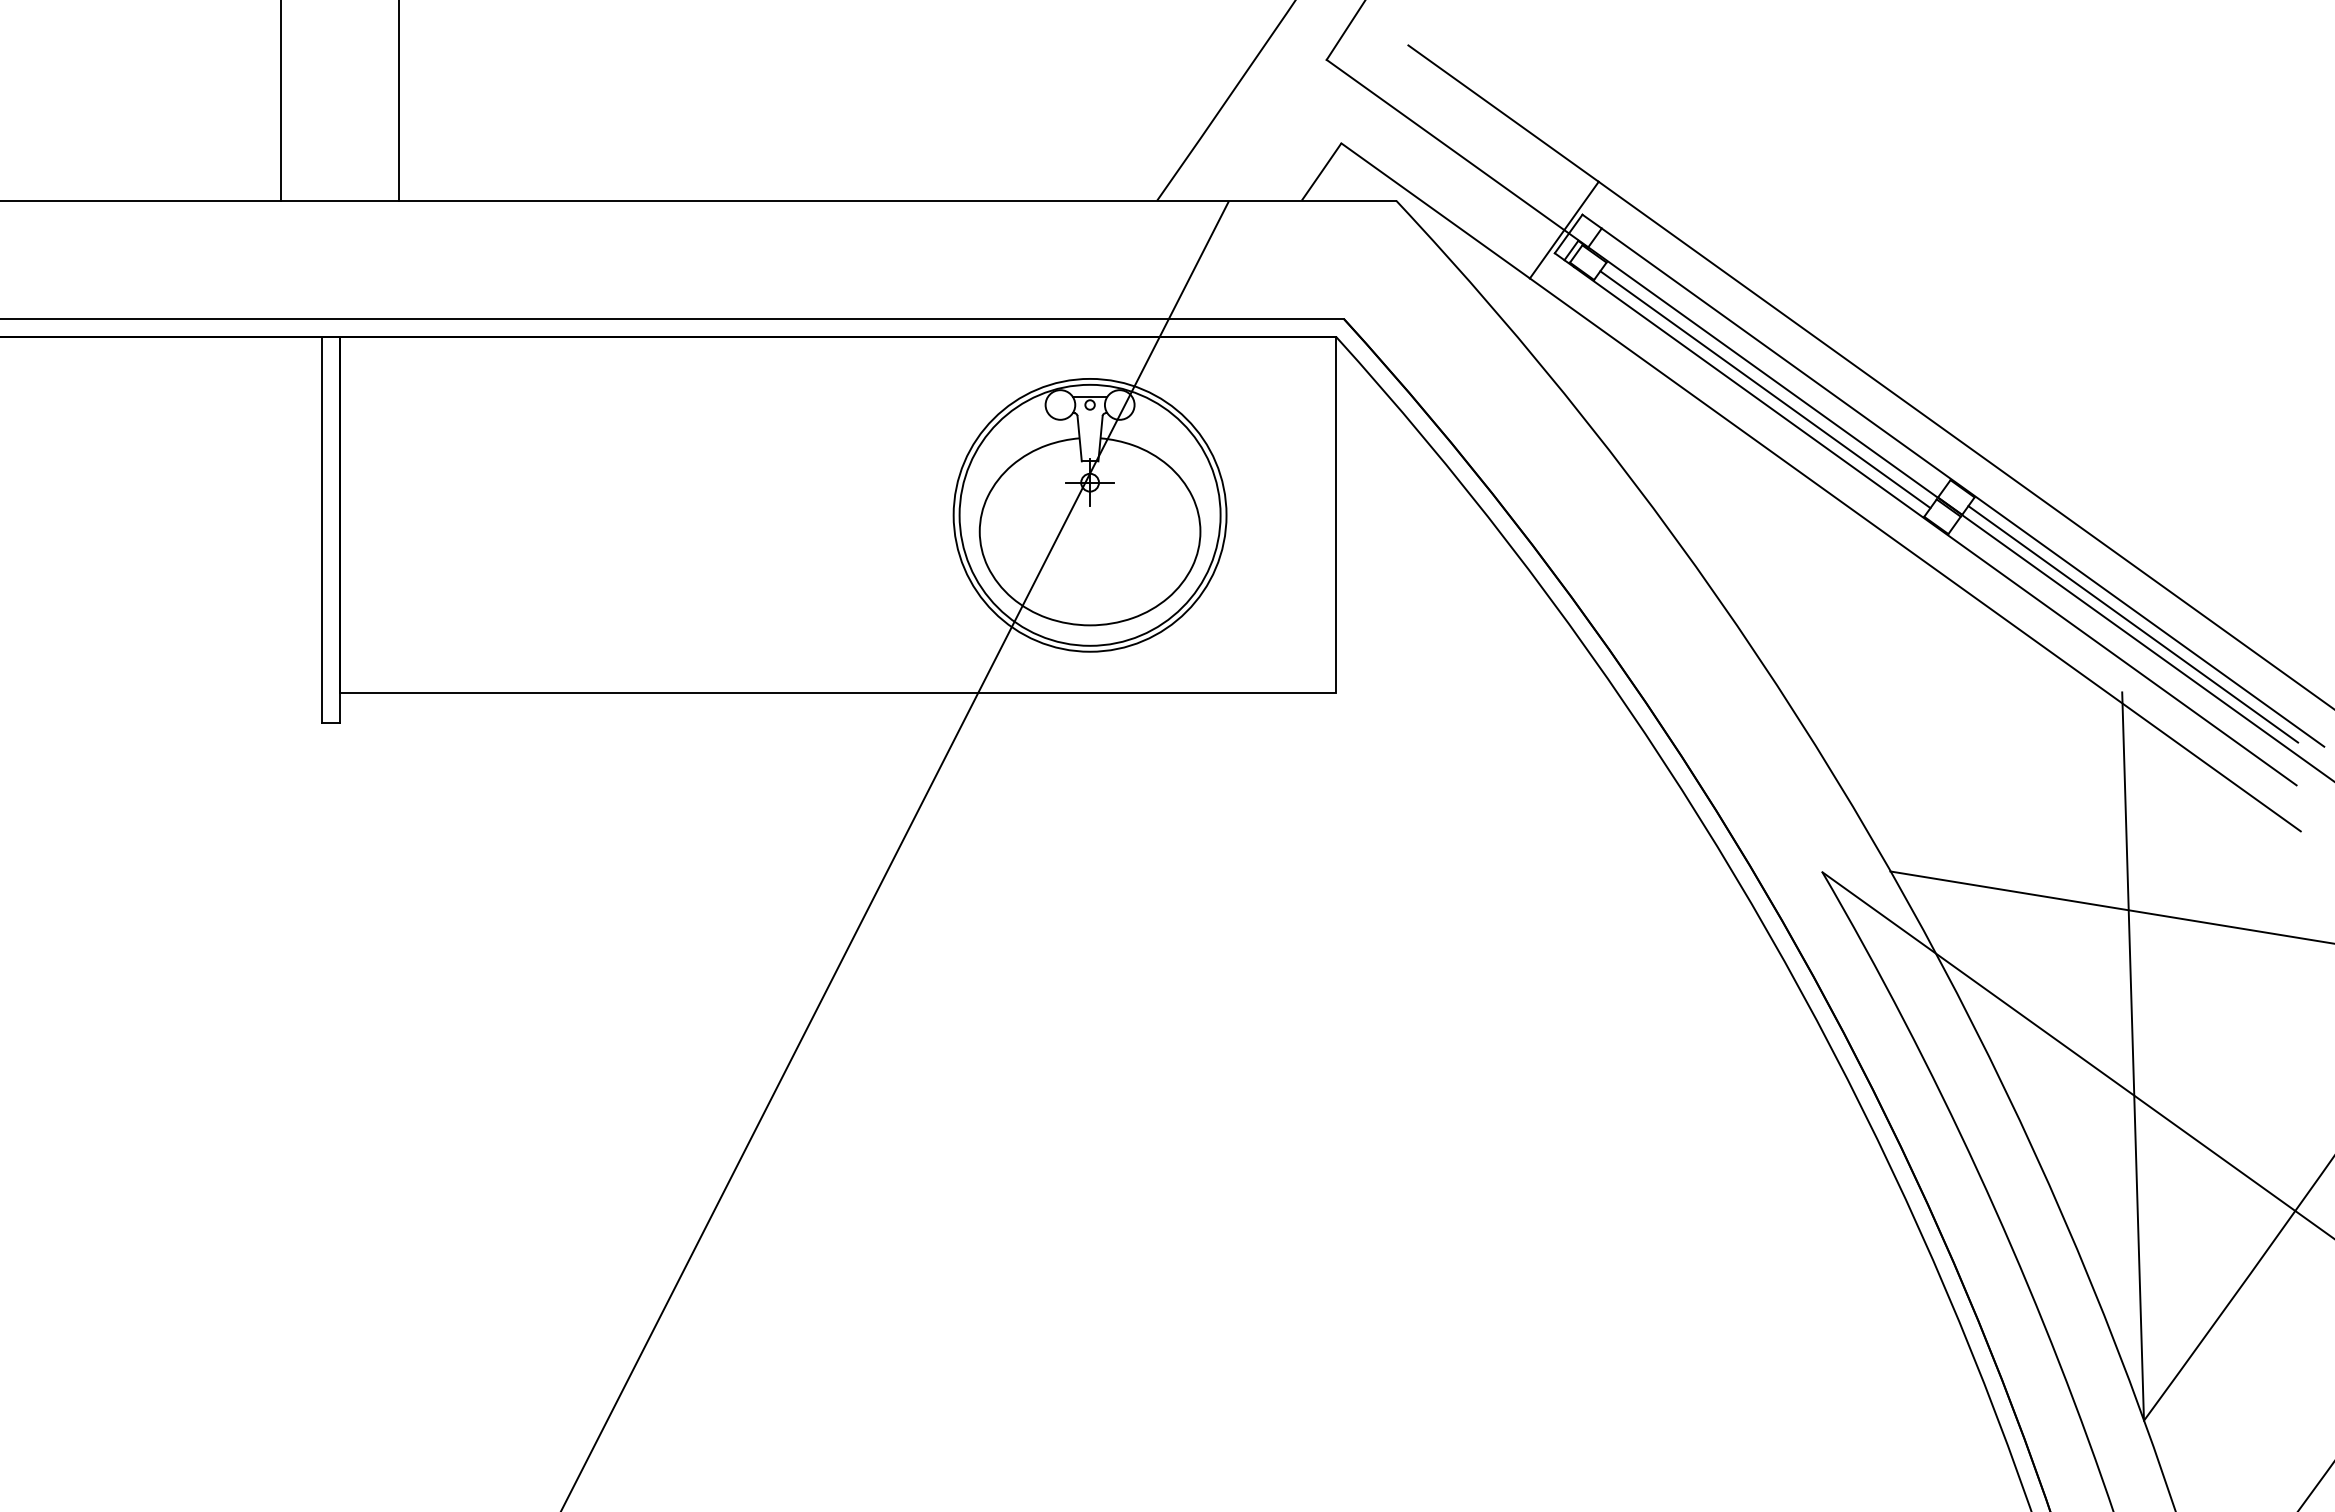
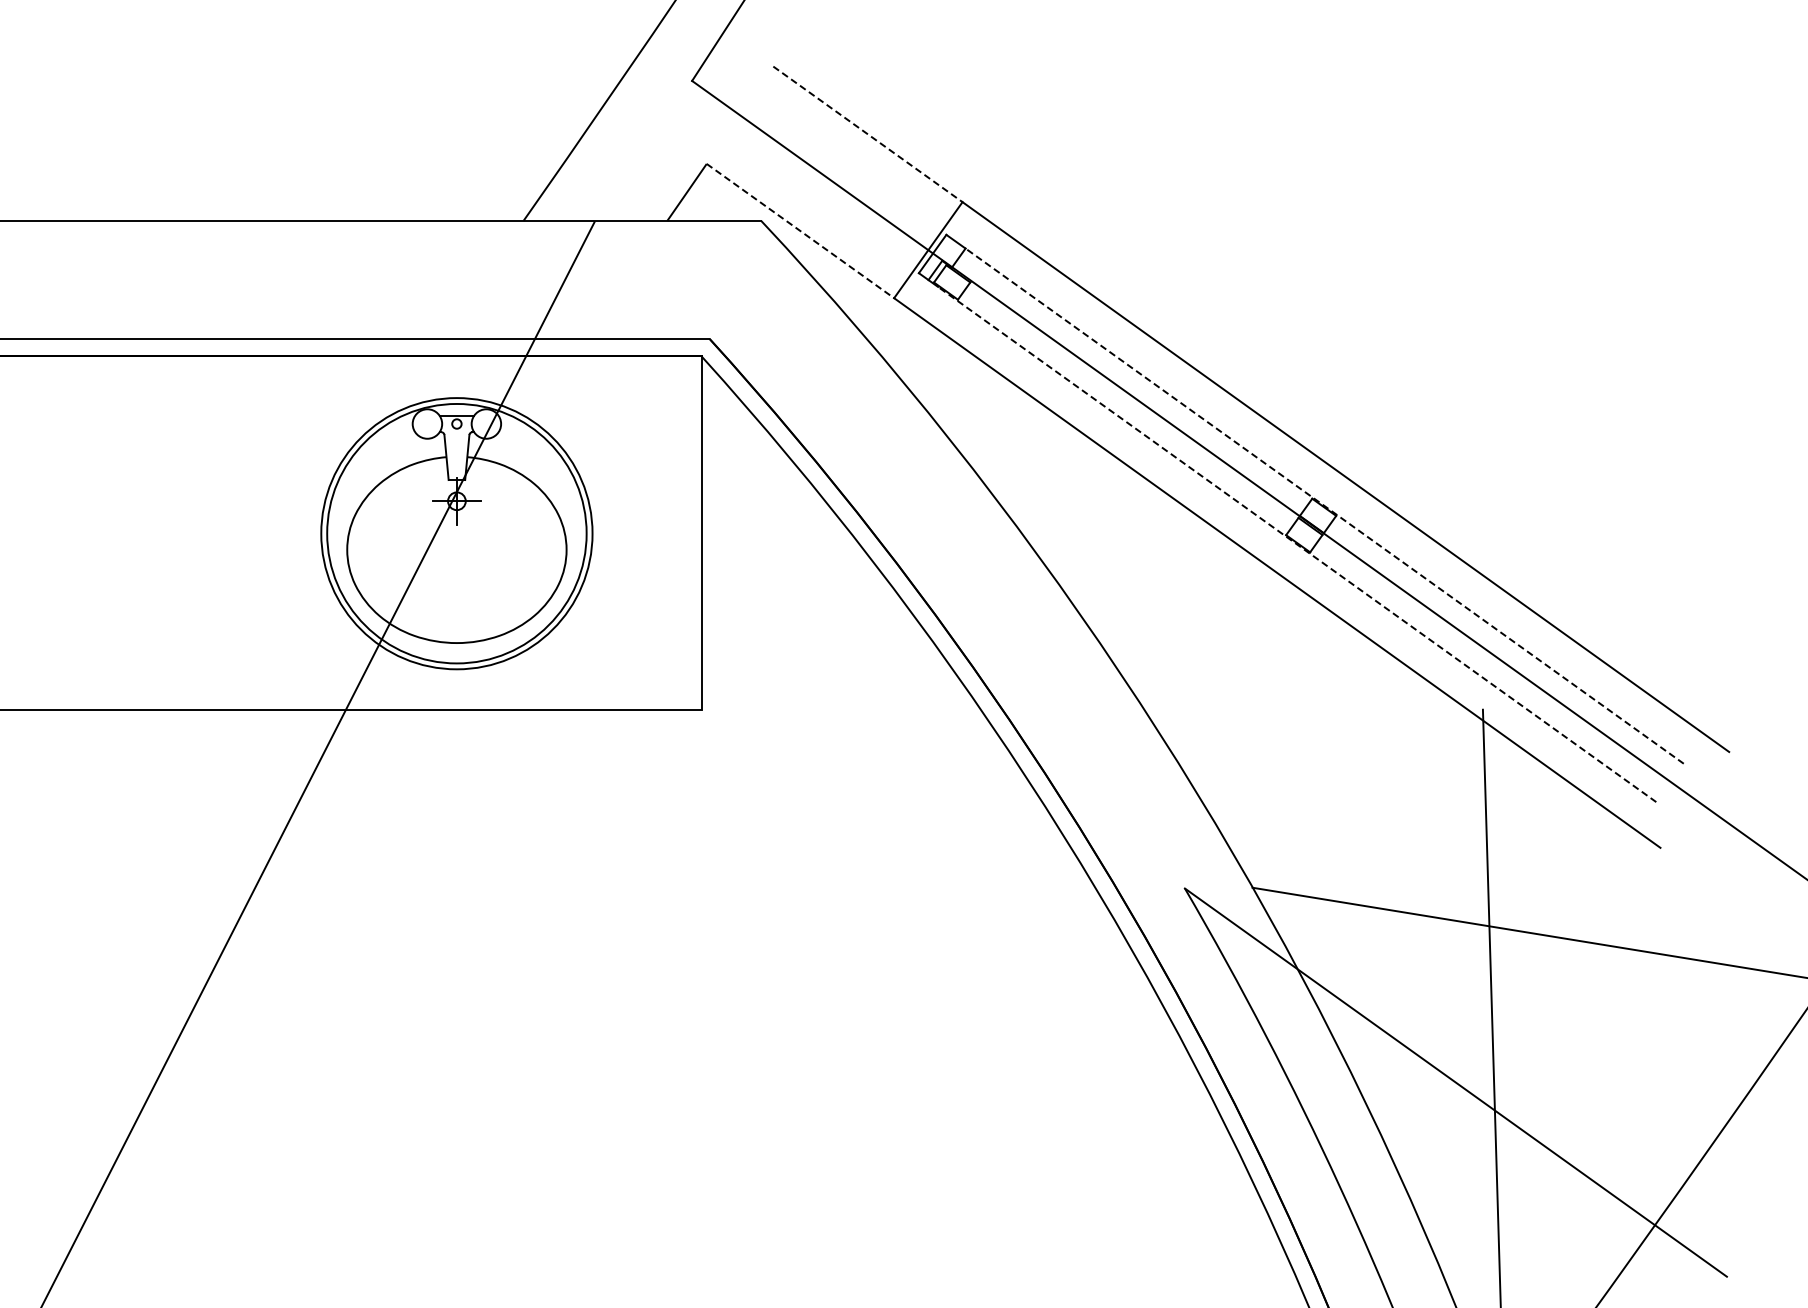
line: (1503, 113) -> (867, 134), solid -> dashed
line: (1435, 210) -> (800, 230), solid -> dashed
line: (1765, 389) -> (1128, 408), removed
line: (1963, 487) -> (1325, 506), solid -> dashed
line: (1935, 526) -> (1297, 544), solid -> dashed
line: (2133, 624) -> (1494, 642), removed

